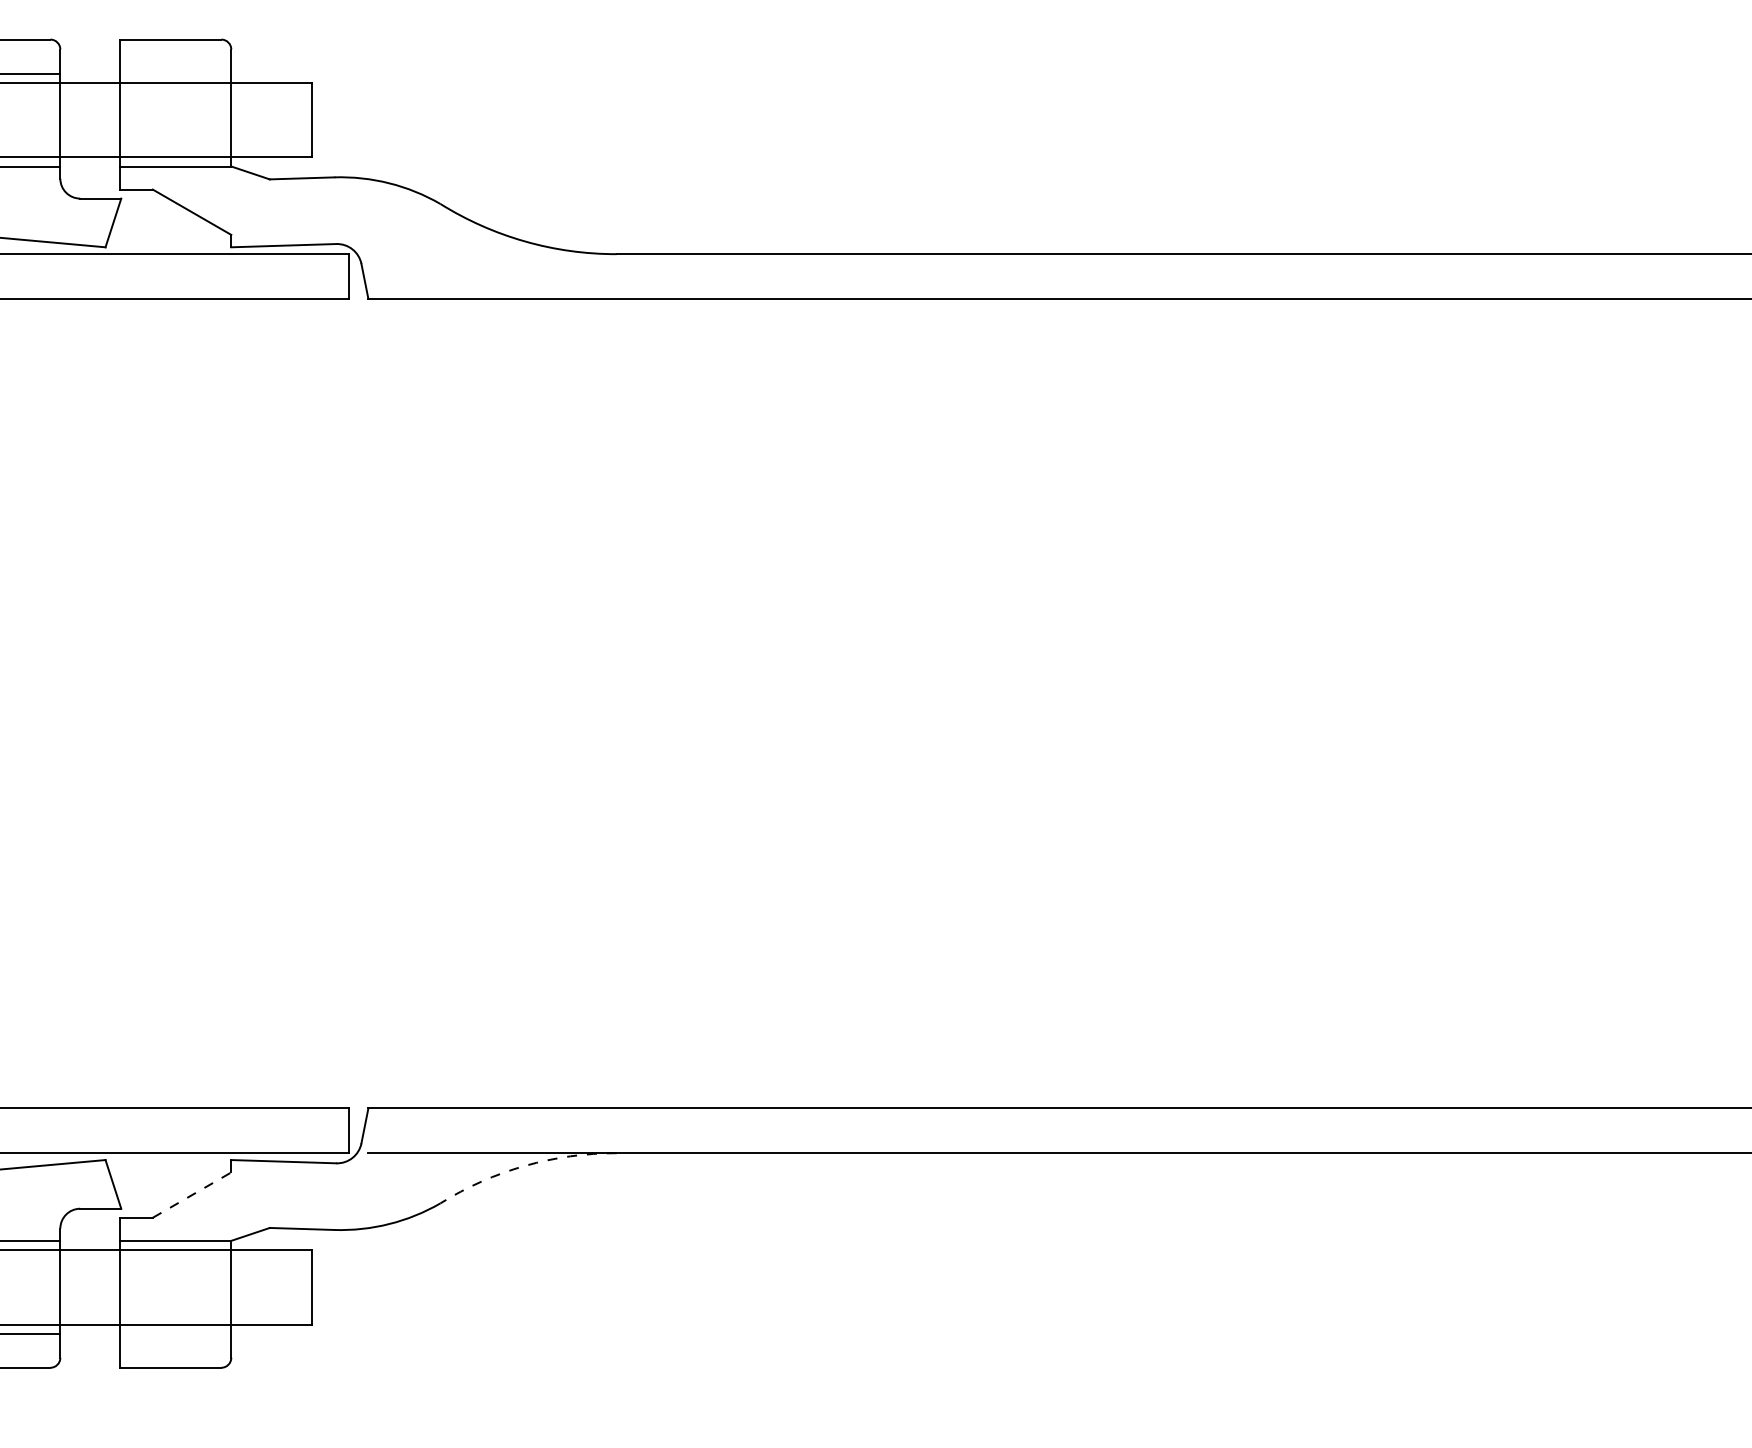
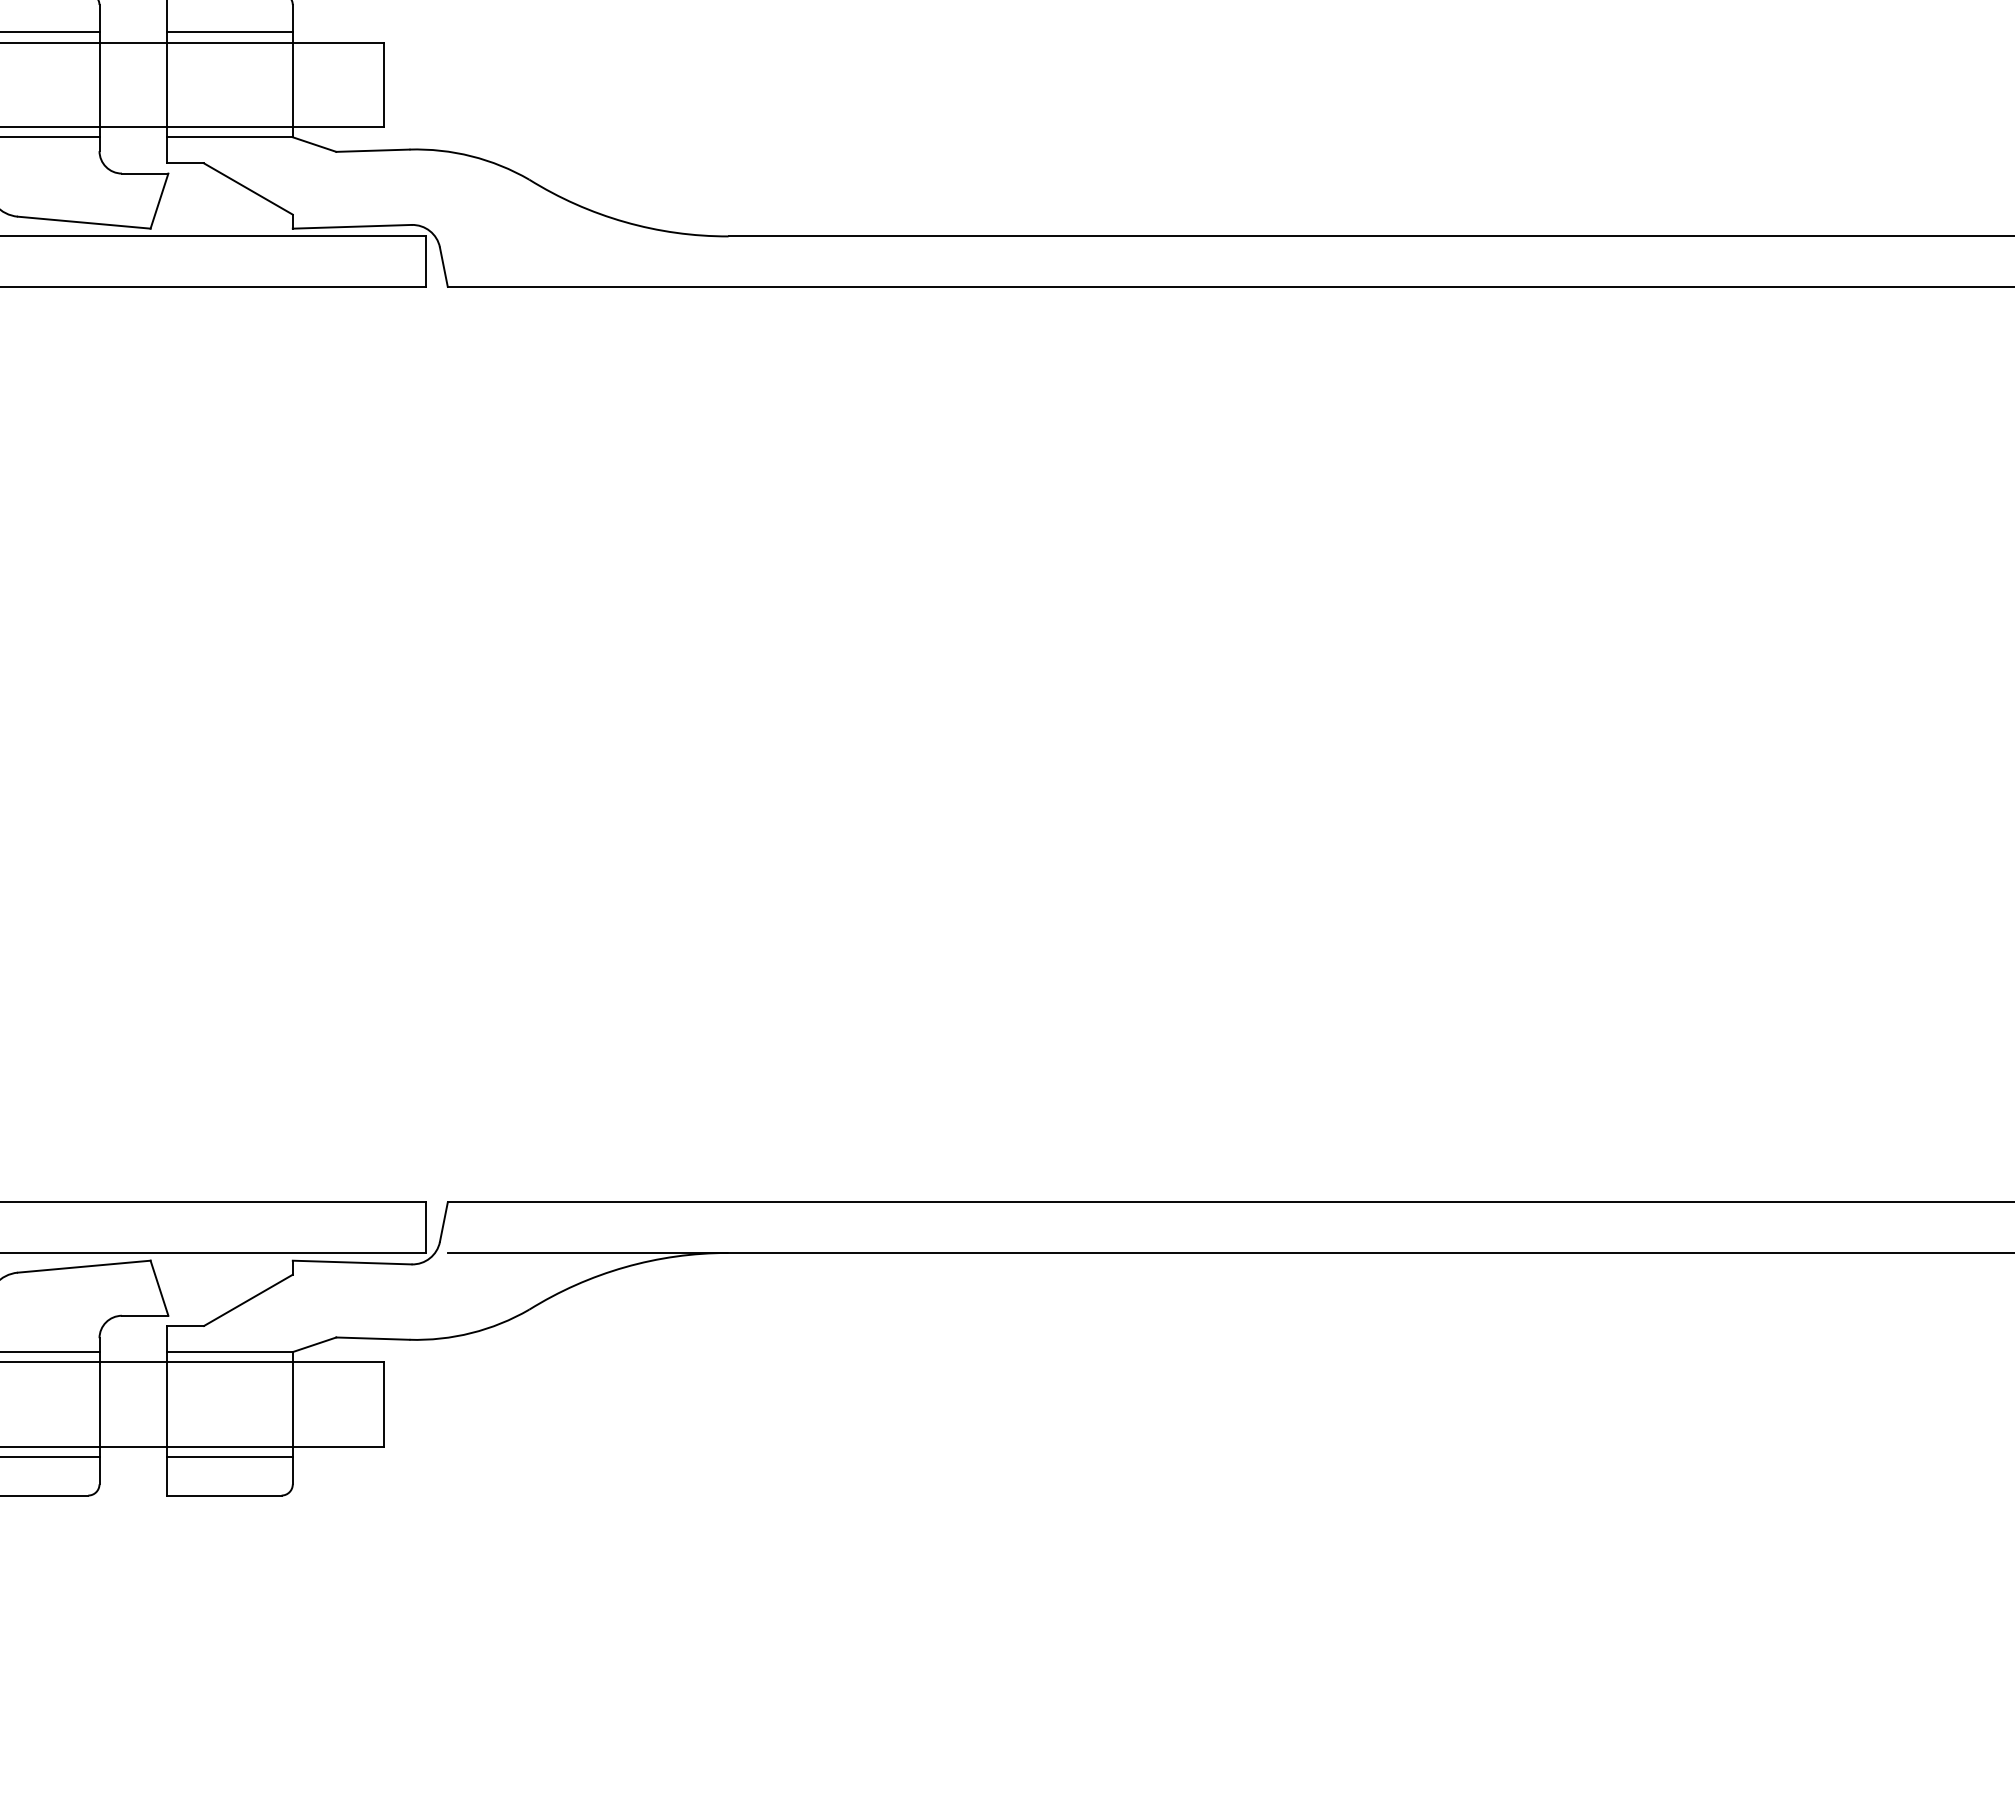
line: (175, 73) -> (229, 32), added
arc: (524, 1166) -> (624, 1267), dashed -> solid
line: (192, 1195) -> (248, 1300), dashed -> solid
line: (175, 1334) -> (229, 1457), added

